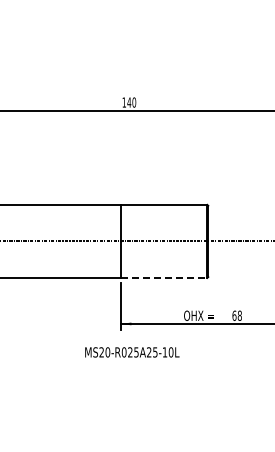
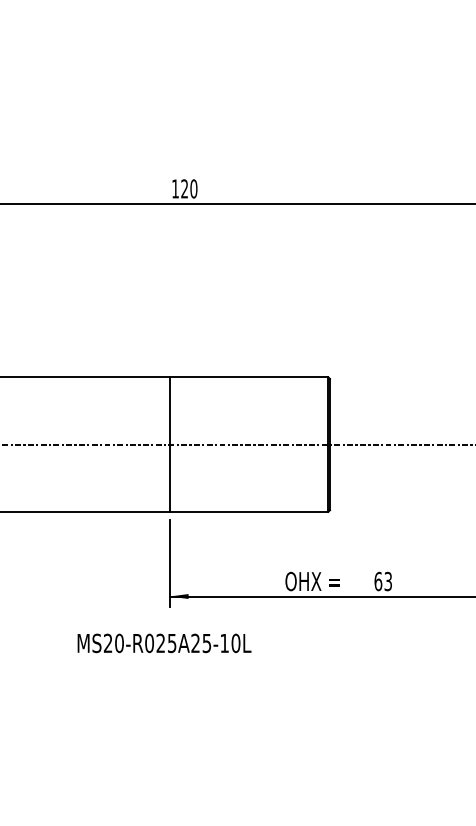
text: (129, 102) -> (185, 188), 140 -> 120
line: (164, 277) -> (249, 511), dashed -> solid
text: (239, 315) -> (387, 580), 68 -> 63
text: (132, 352) -> (164, 643), moved

